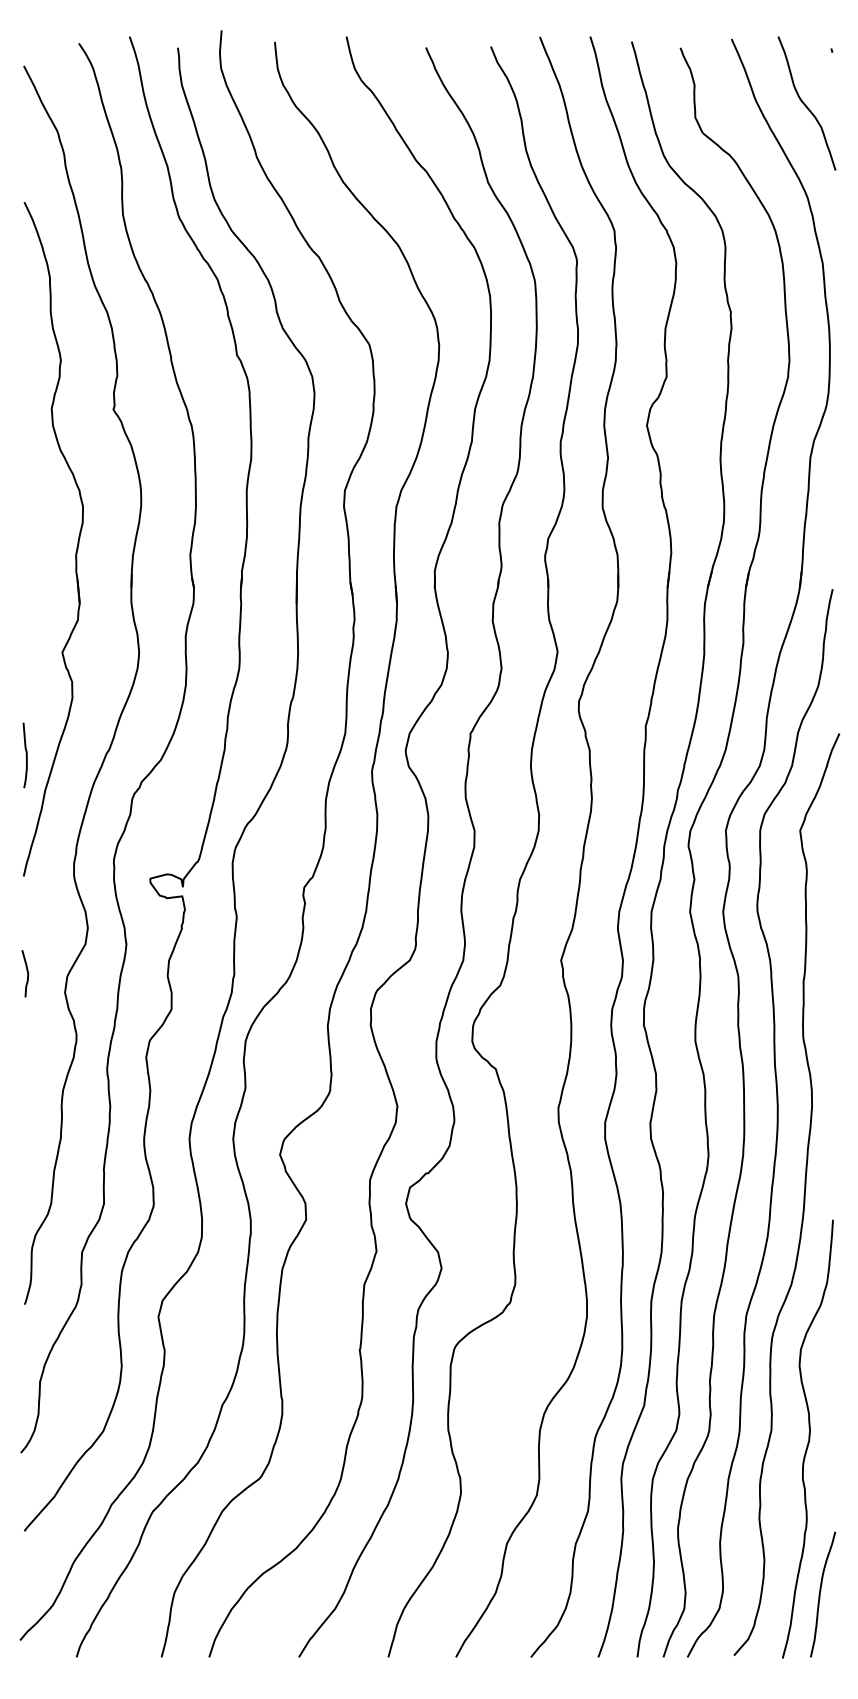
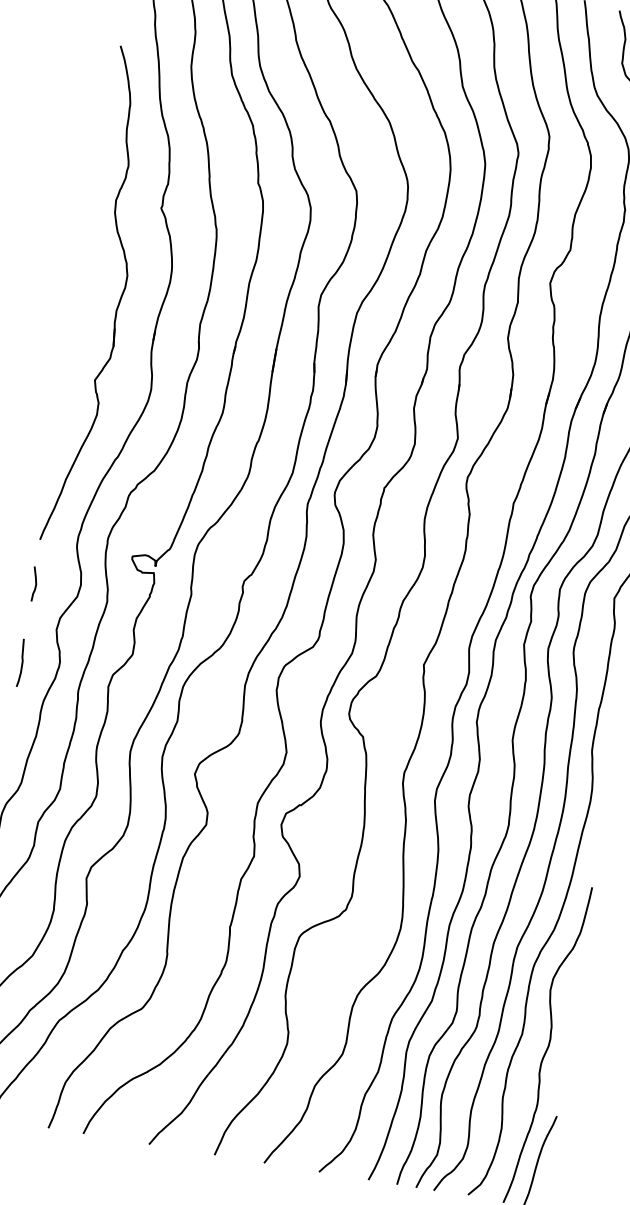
curve: (25, 755) -> (21, 663), moved
curve: (27, 973) -> (35, 584), moved

